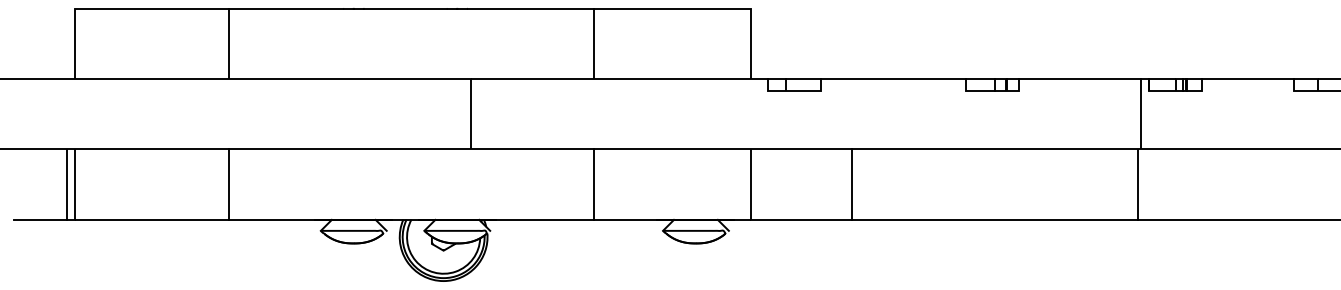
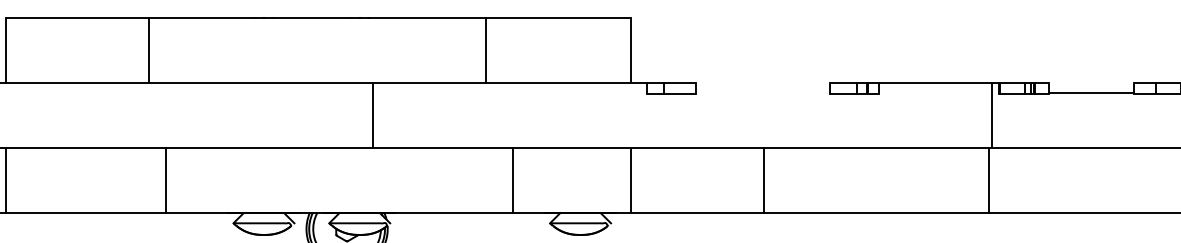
line: (892, 79) -> (762, 83), removed
line: (1248, 79) -> (1091, 93), moved
line: (229, 184) -> (166, 180), moved
line: (593, 184) -> (512, 180), moved
line: (851, 184) -> (763, 180), moved

